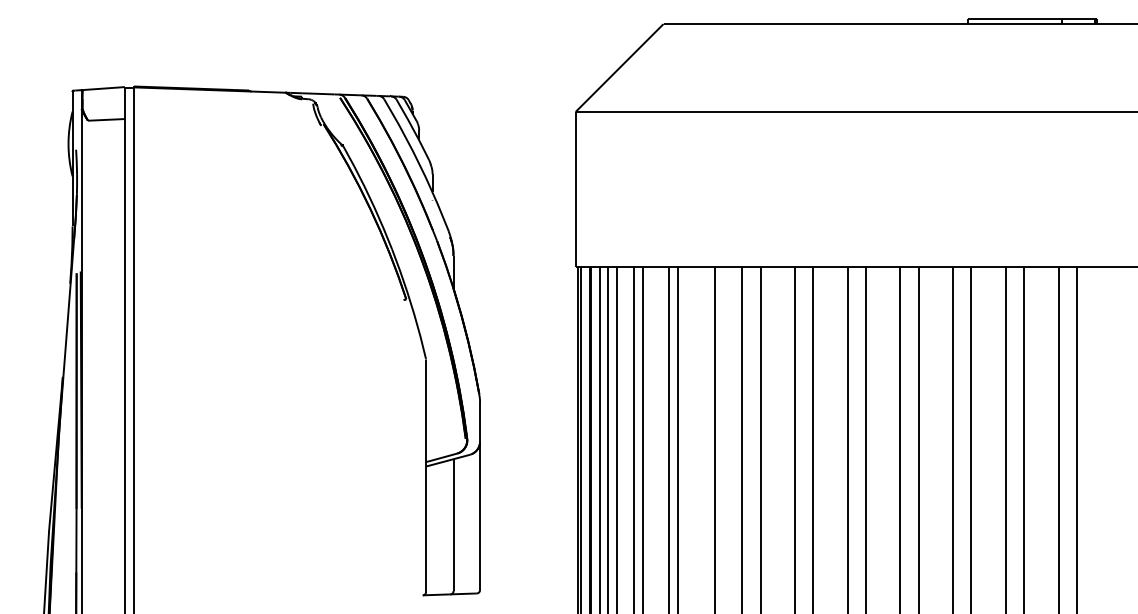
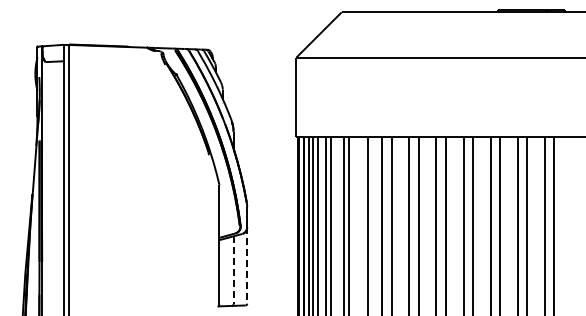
line: (480, 515) -> (247, 265), solid -> dashed
line: (453, 525) -> (233, 270), solid -> dashed

